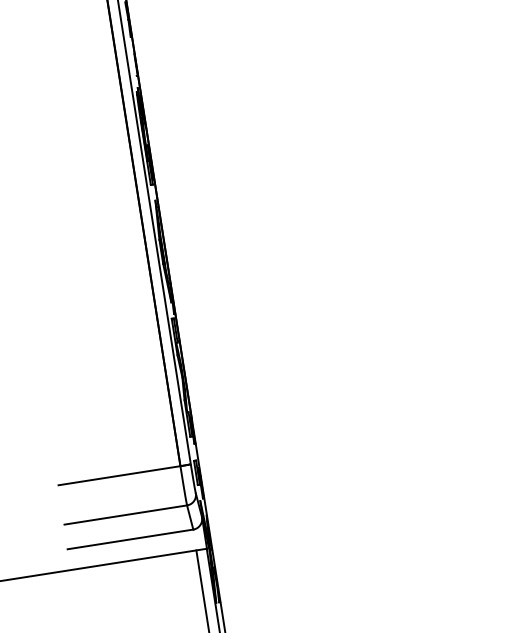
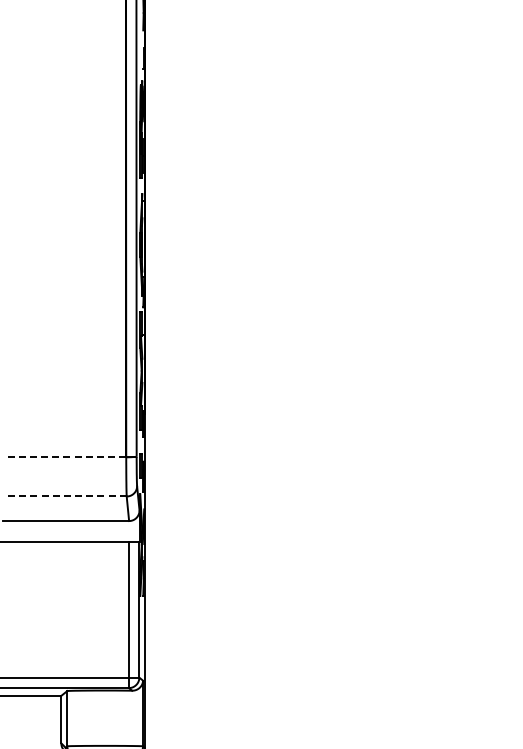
line: (119, 476) -> (65, 457), solid -> dashed
line: (124, 515) -> (64, 496), solid -> dashed

